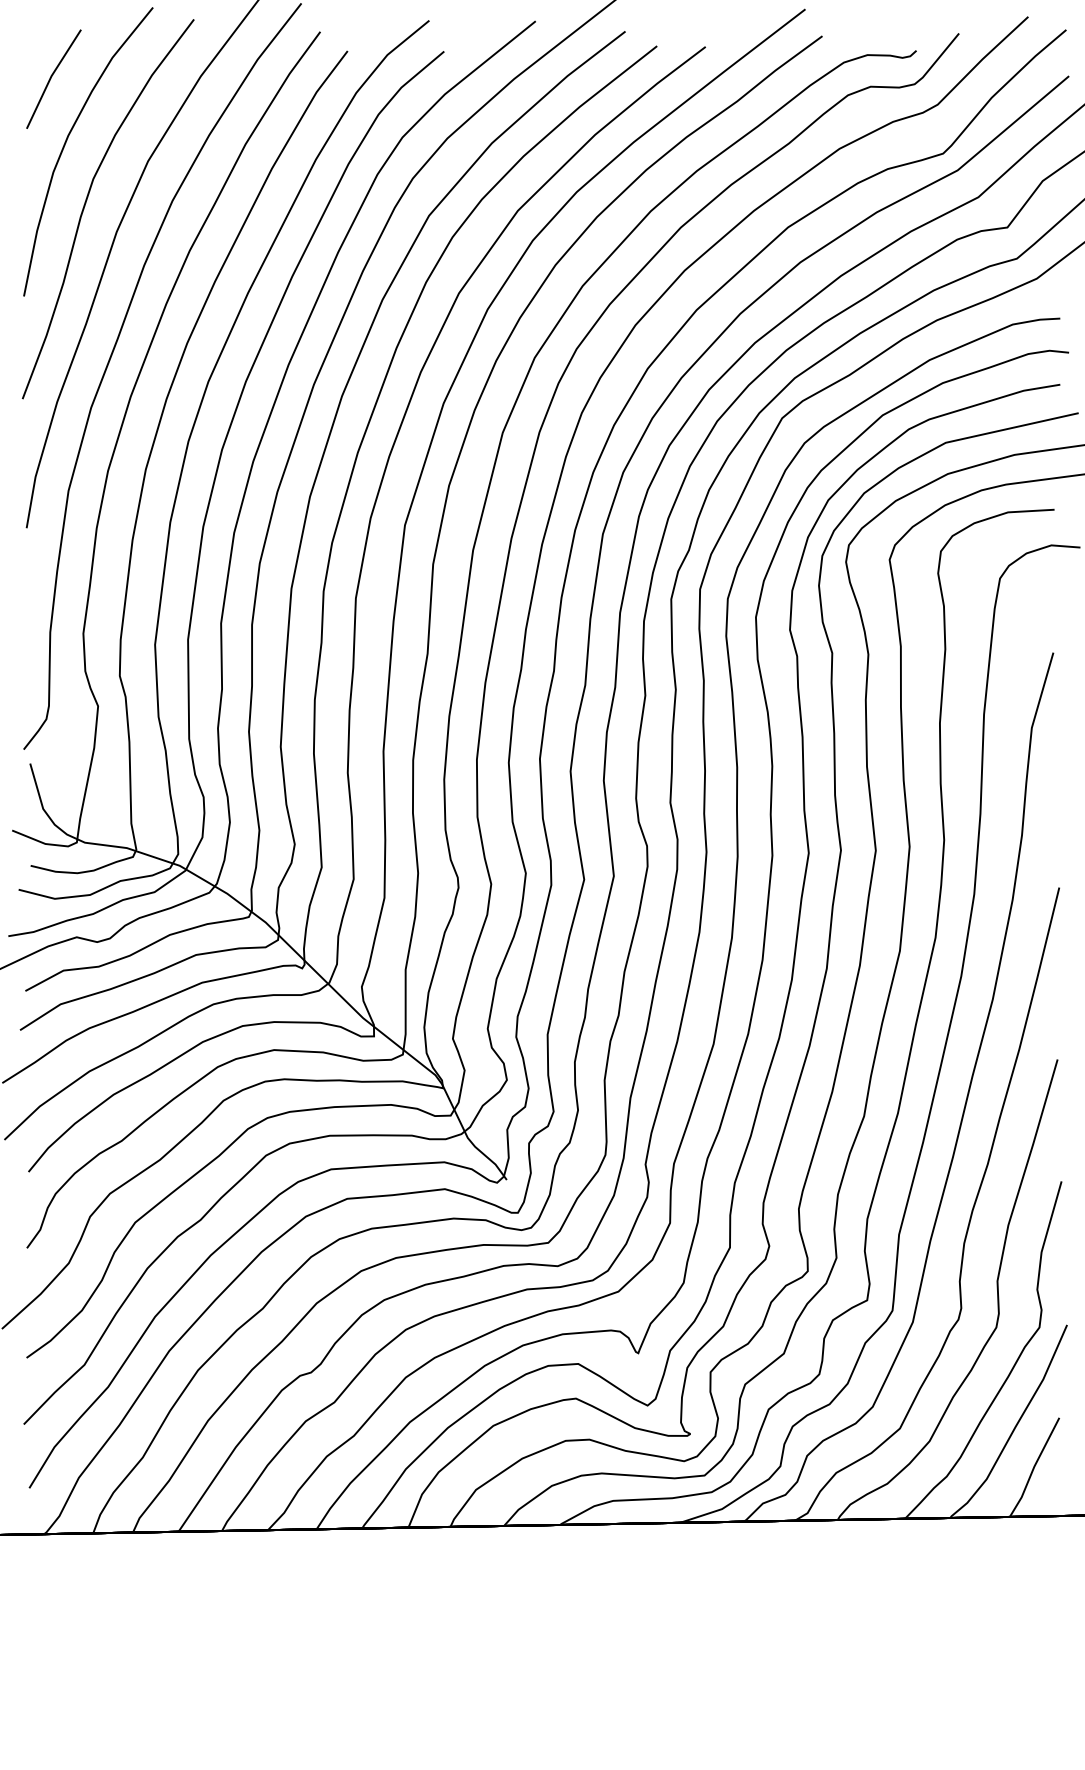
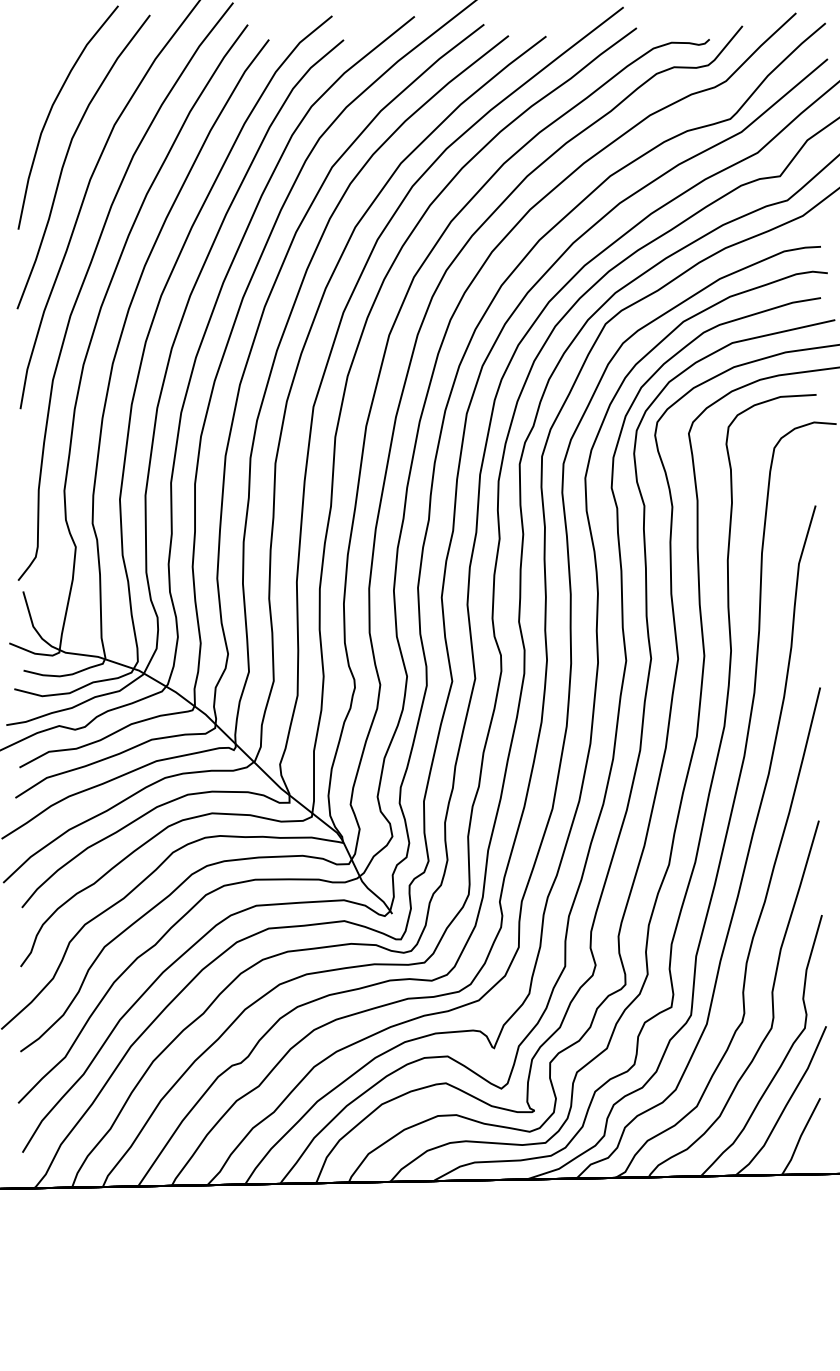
line: (51, 78) -> (39, 60), removed

